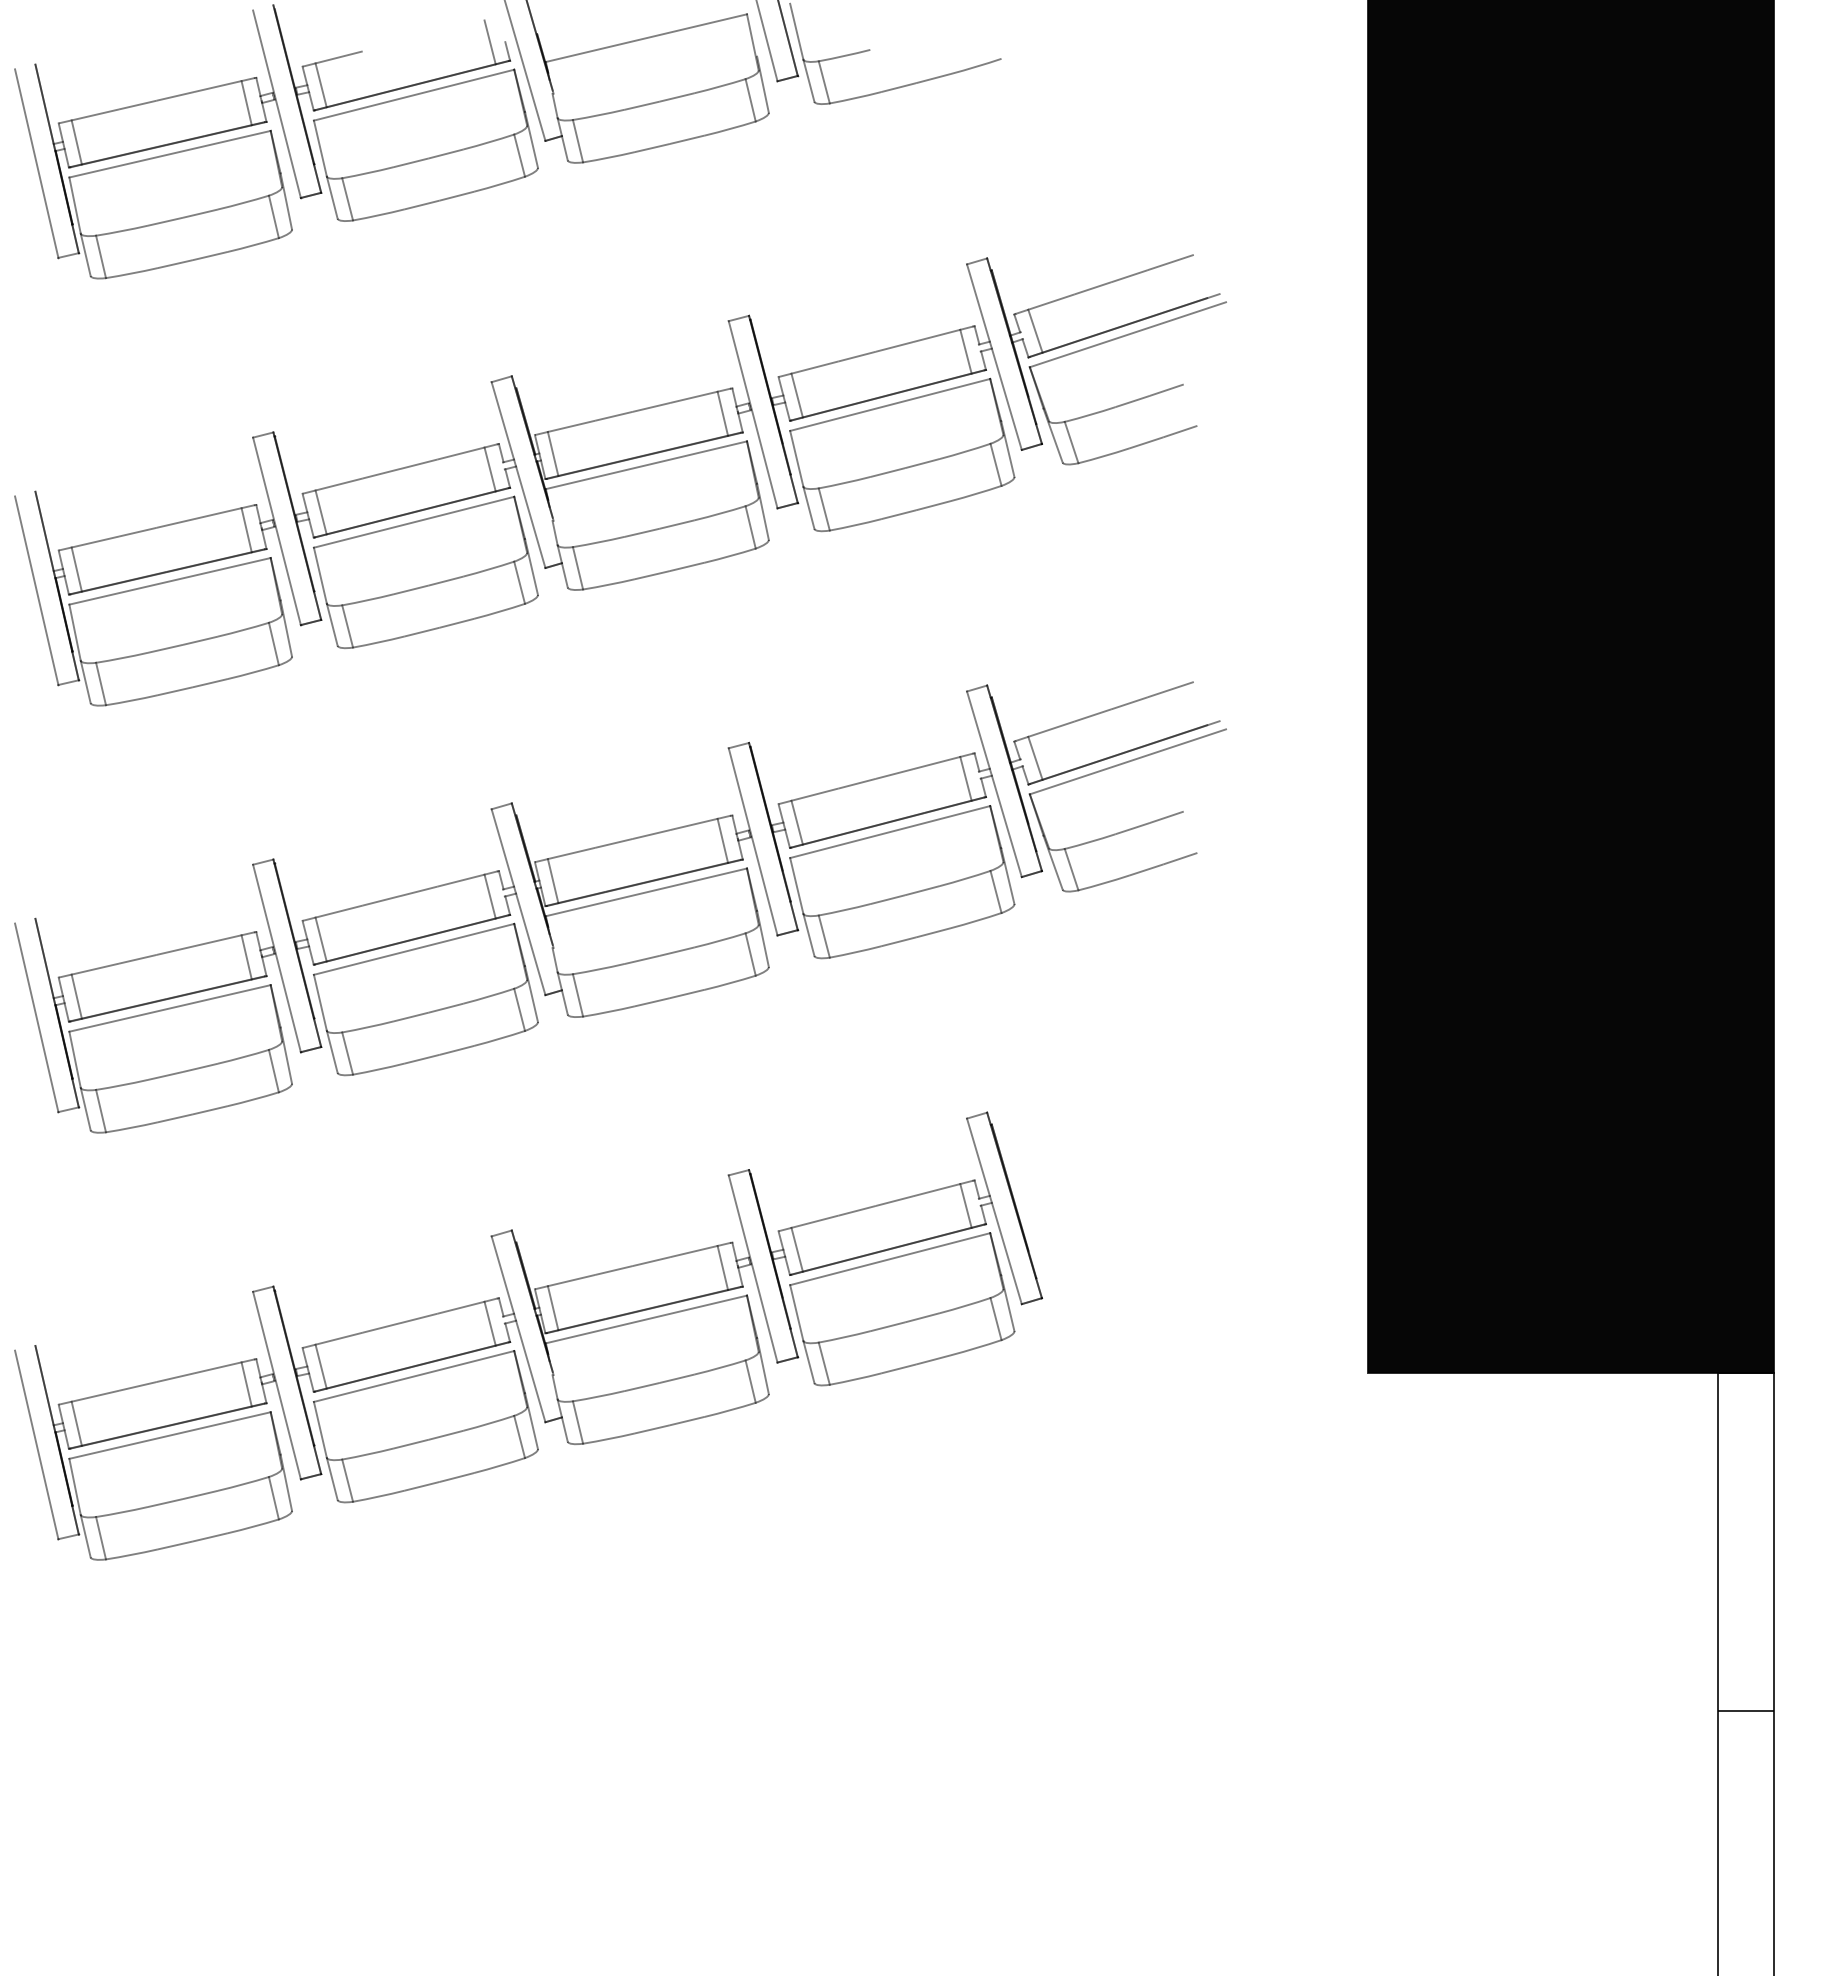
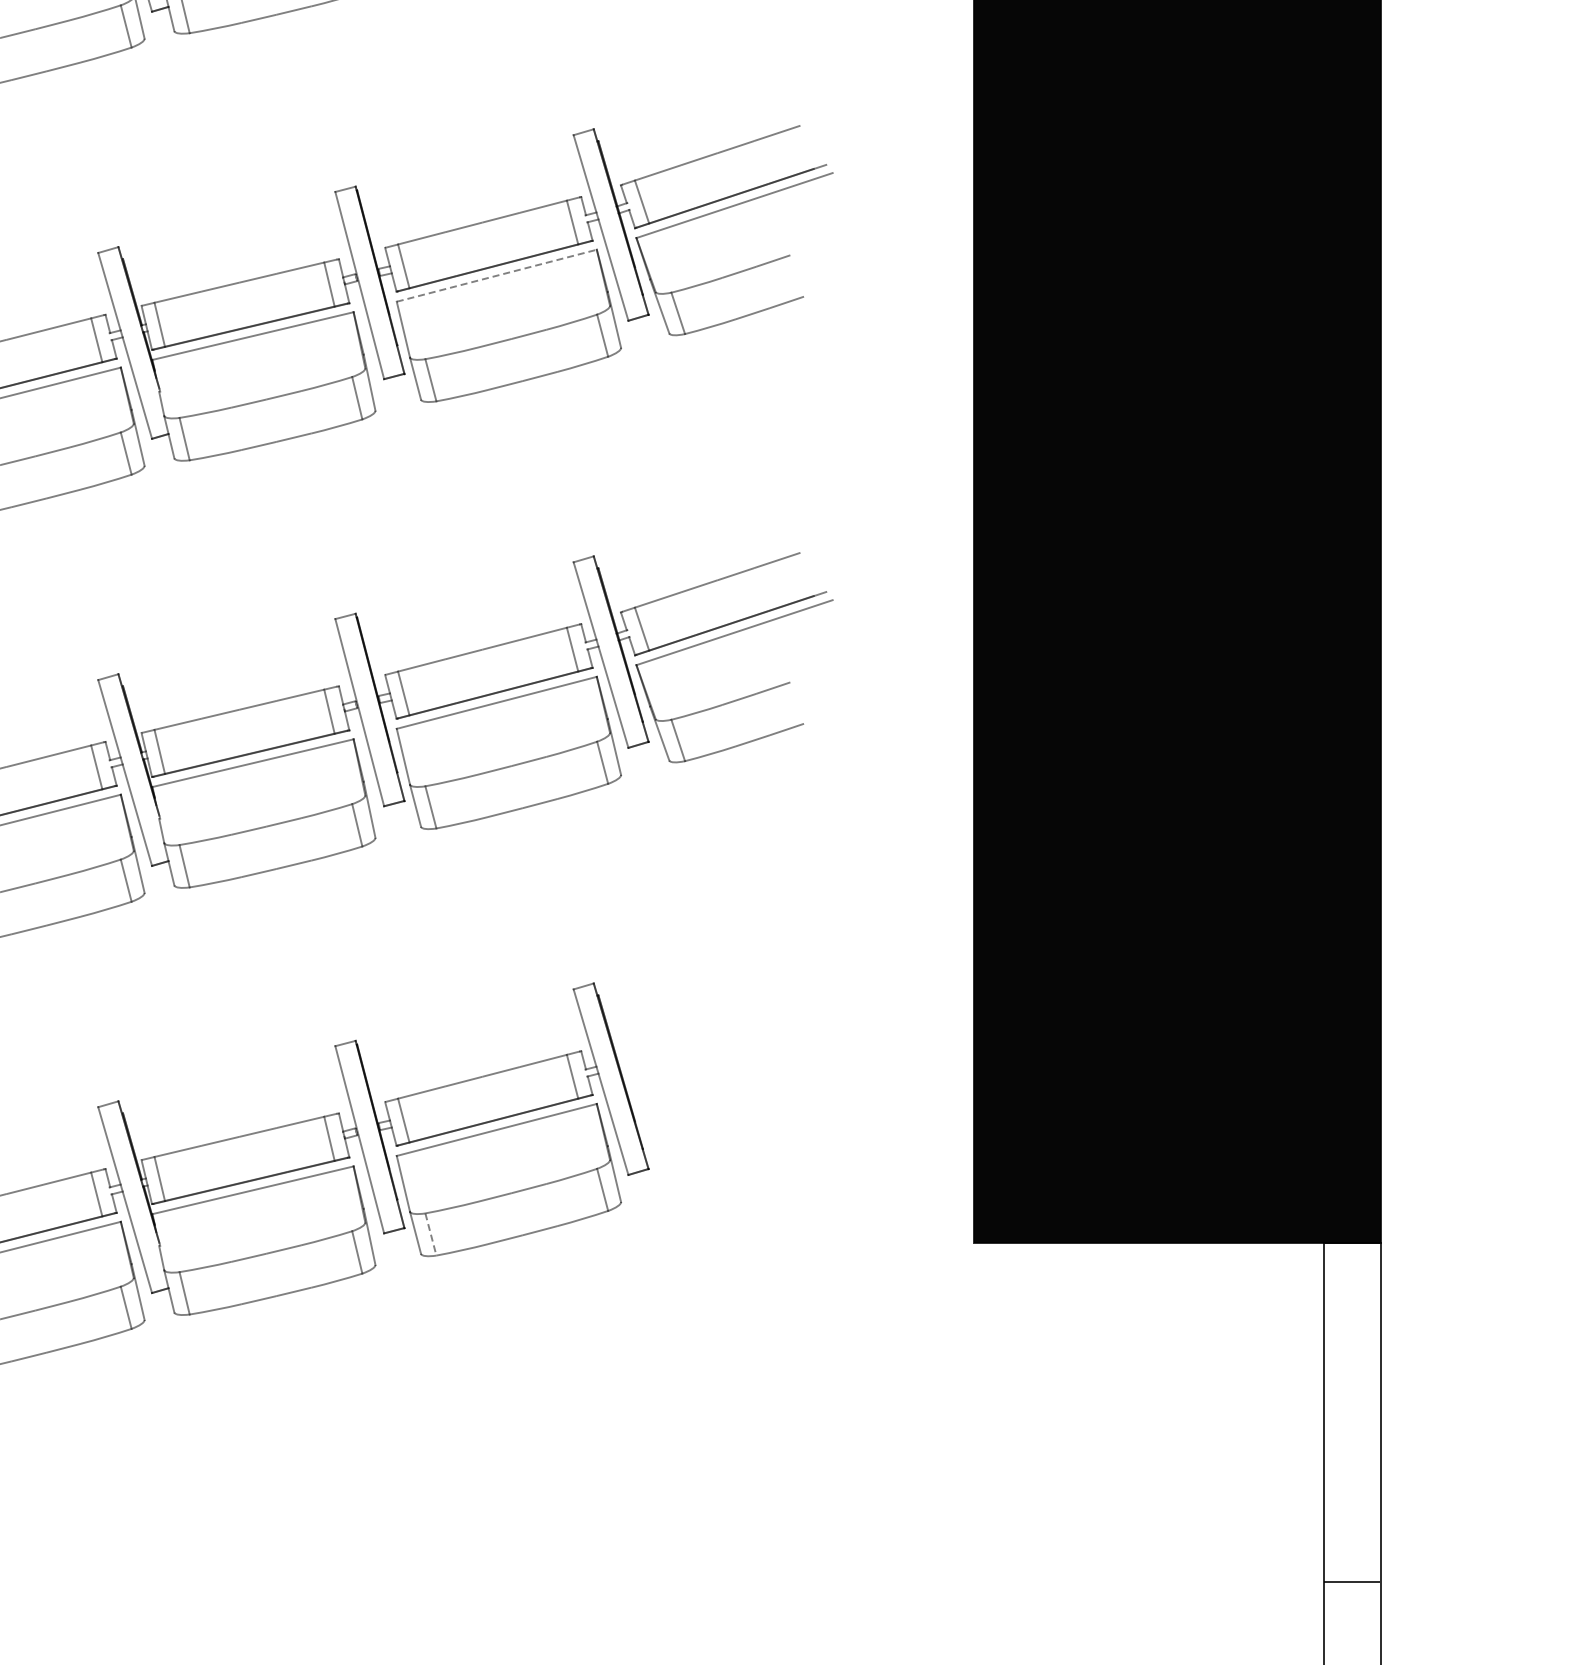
line: (890, 404) -> (497, 275), solid -> dashed
line: (824, 1363) -> (431, 1234), solid -> dashed

